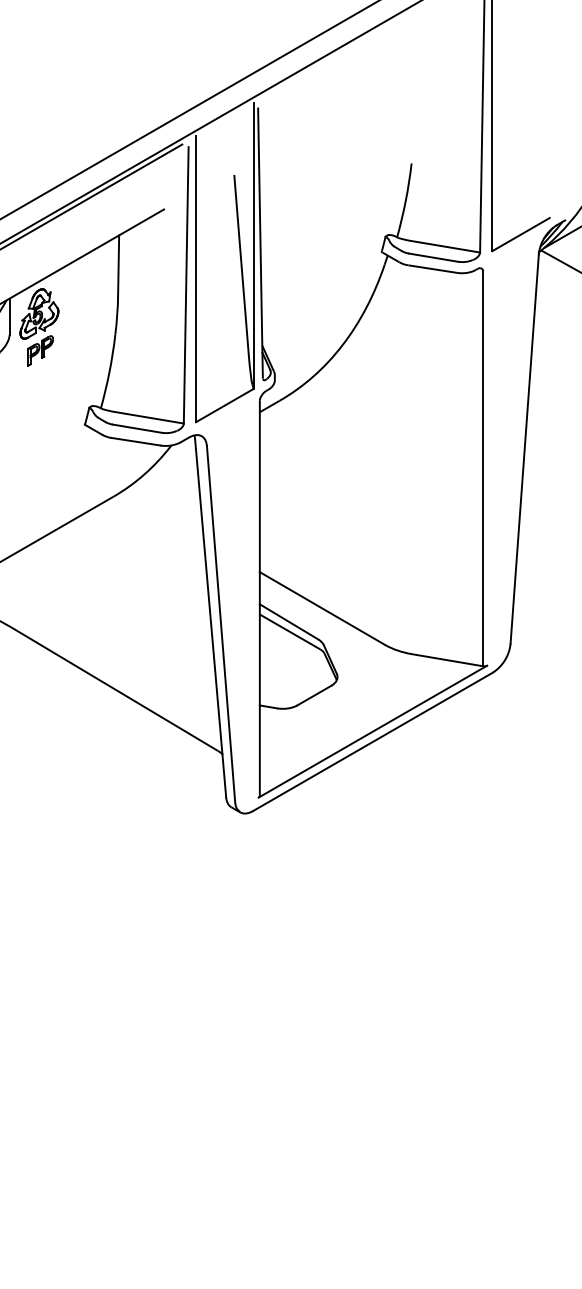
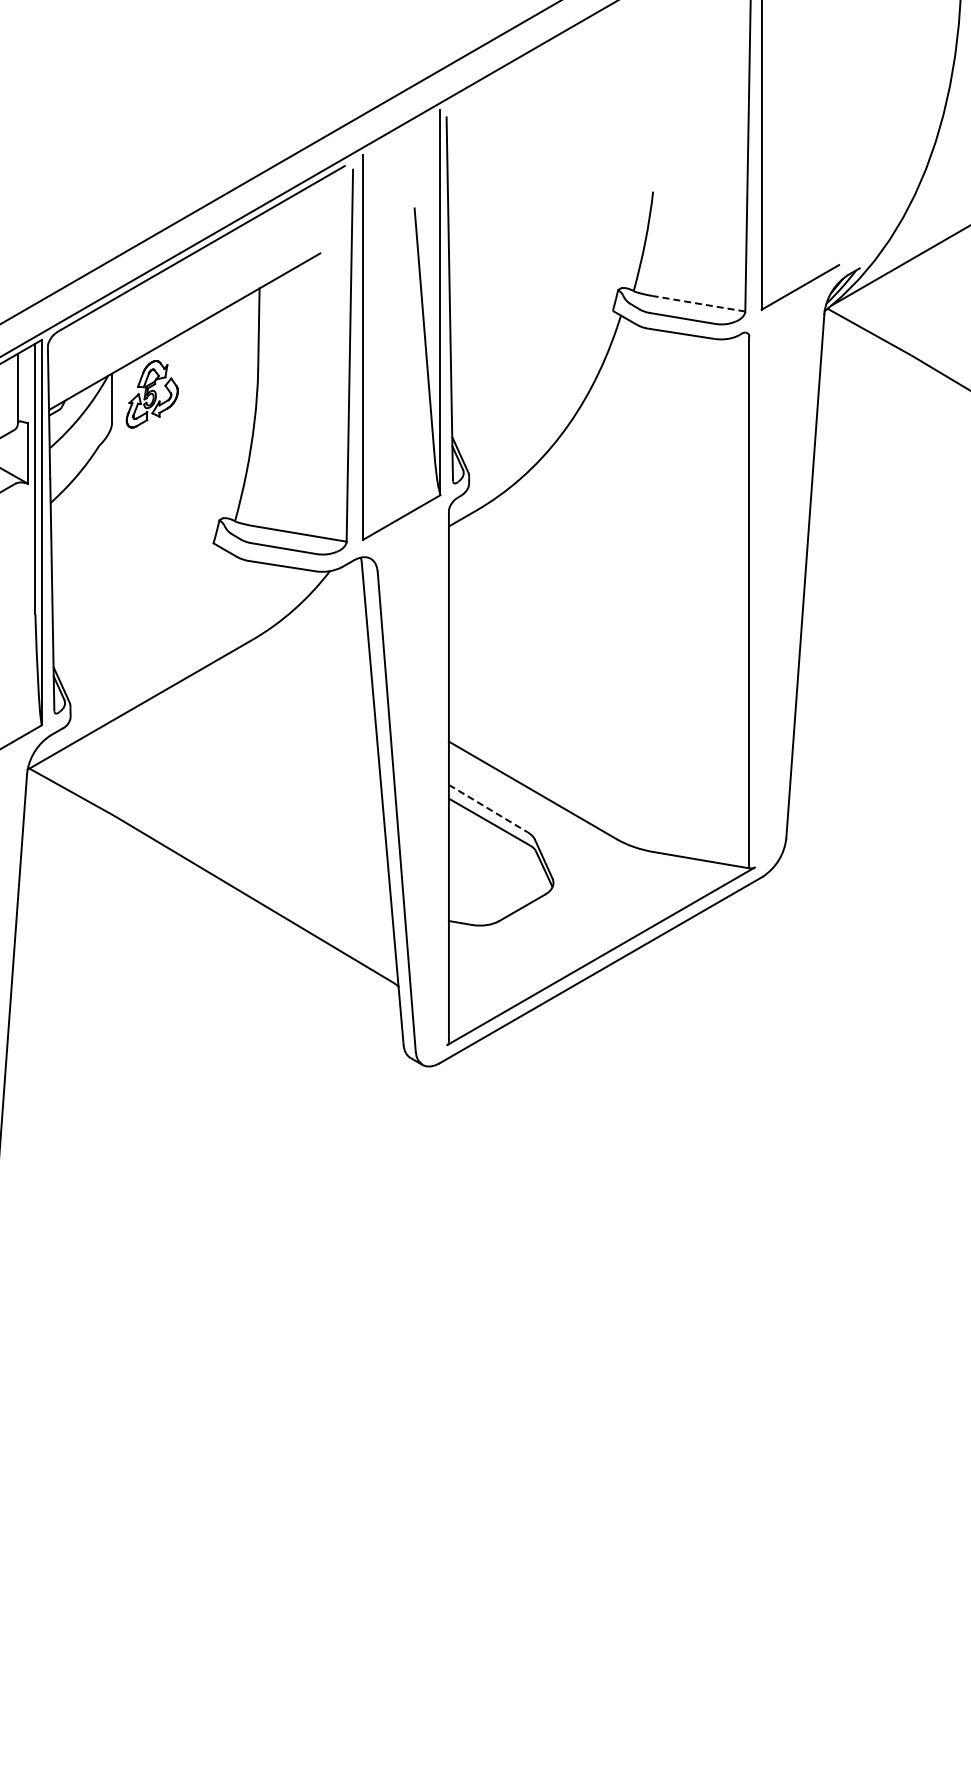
line: (445, 246) -> (698, 303), solid -> dashed
part: (40, 350) -> (153, 443), removed
line: (289, 621) -> (488, 808), solid -> dashed

